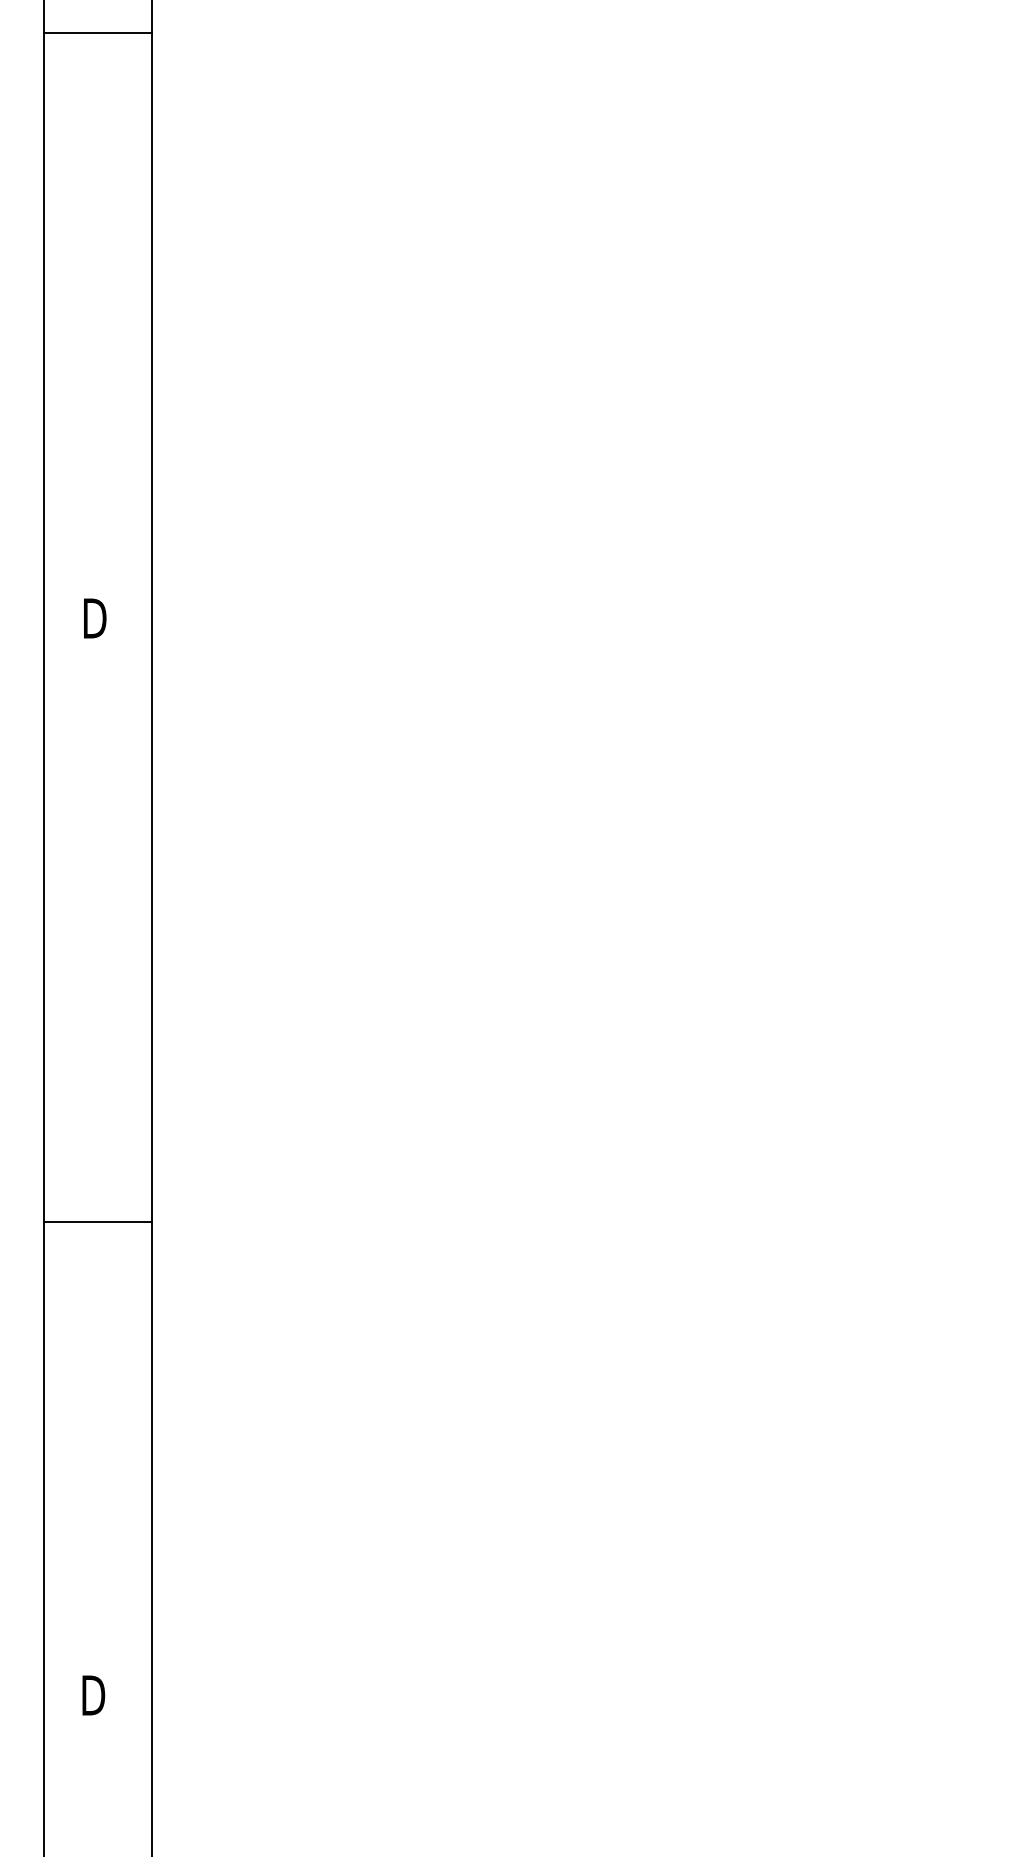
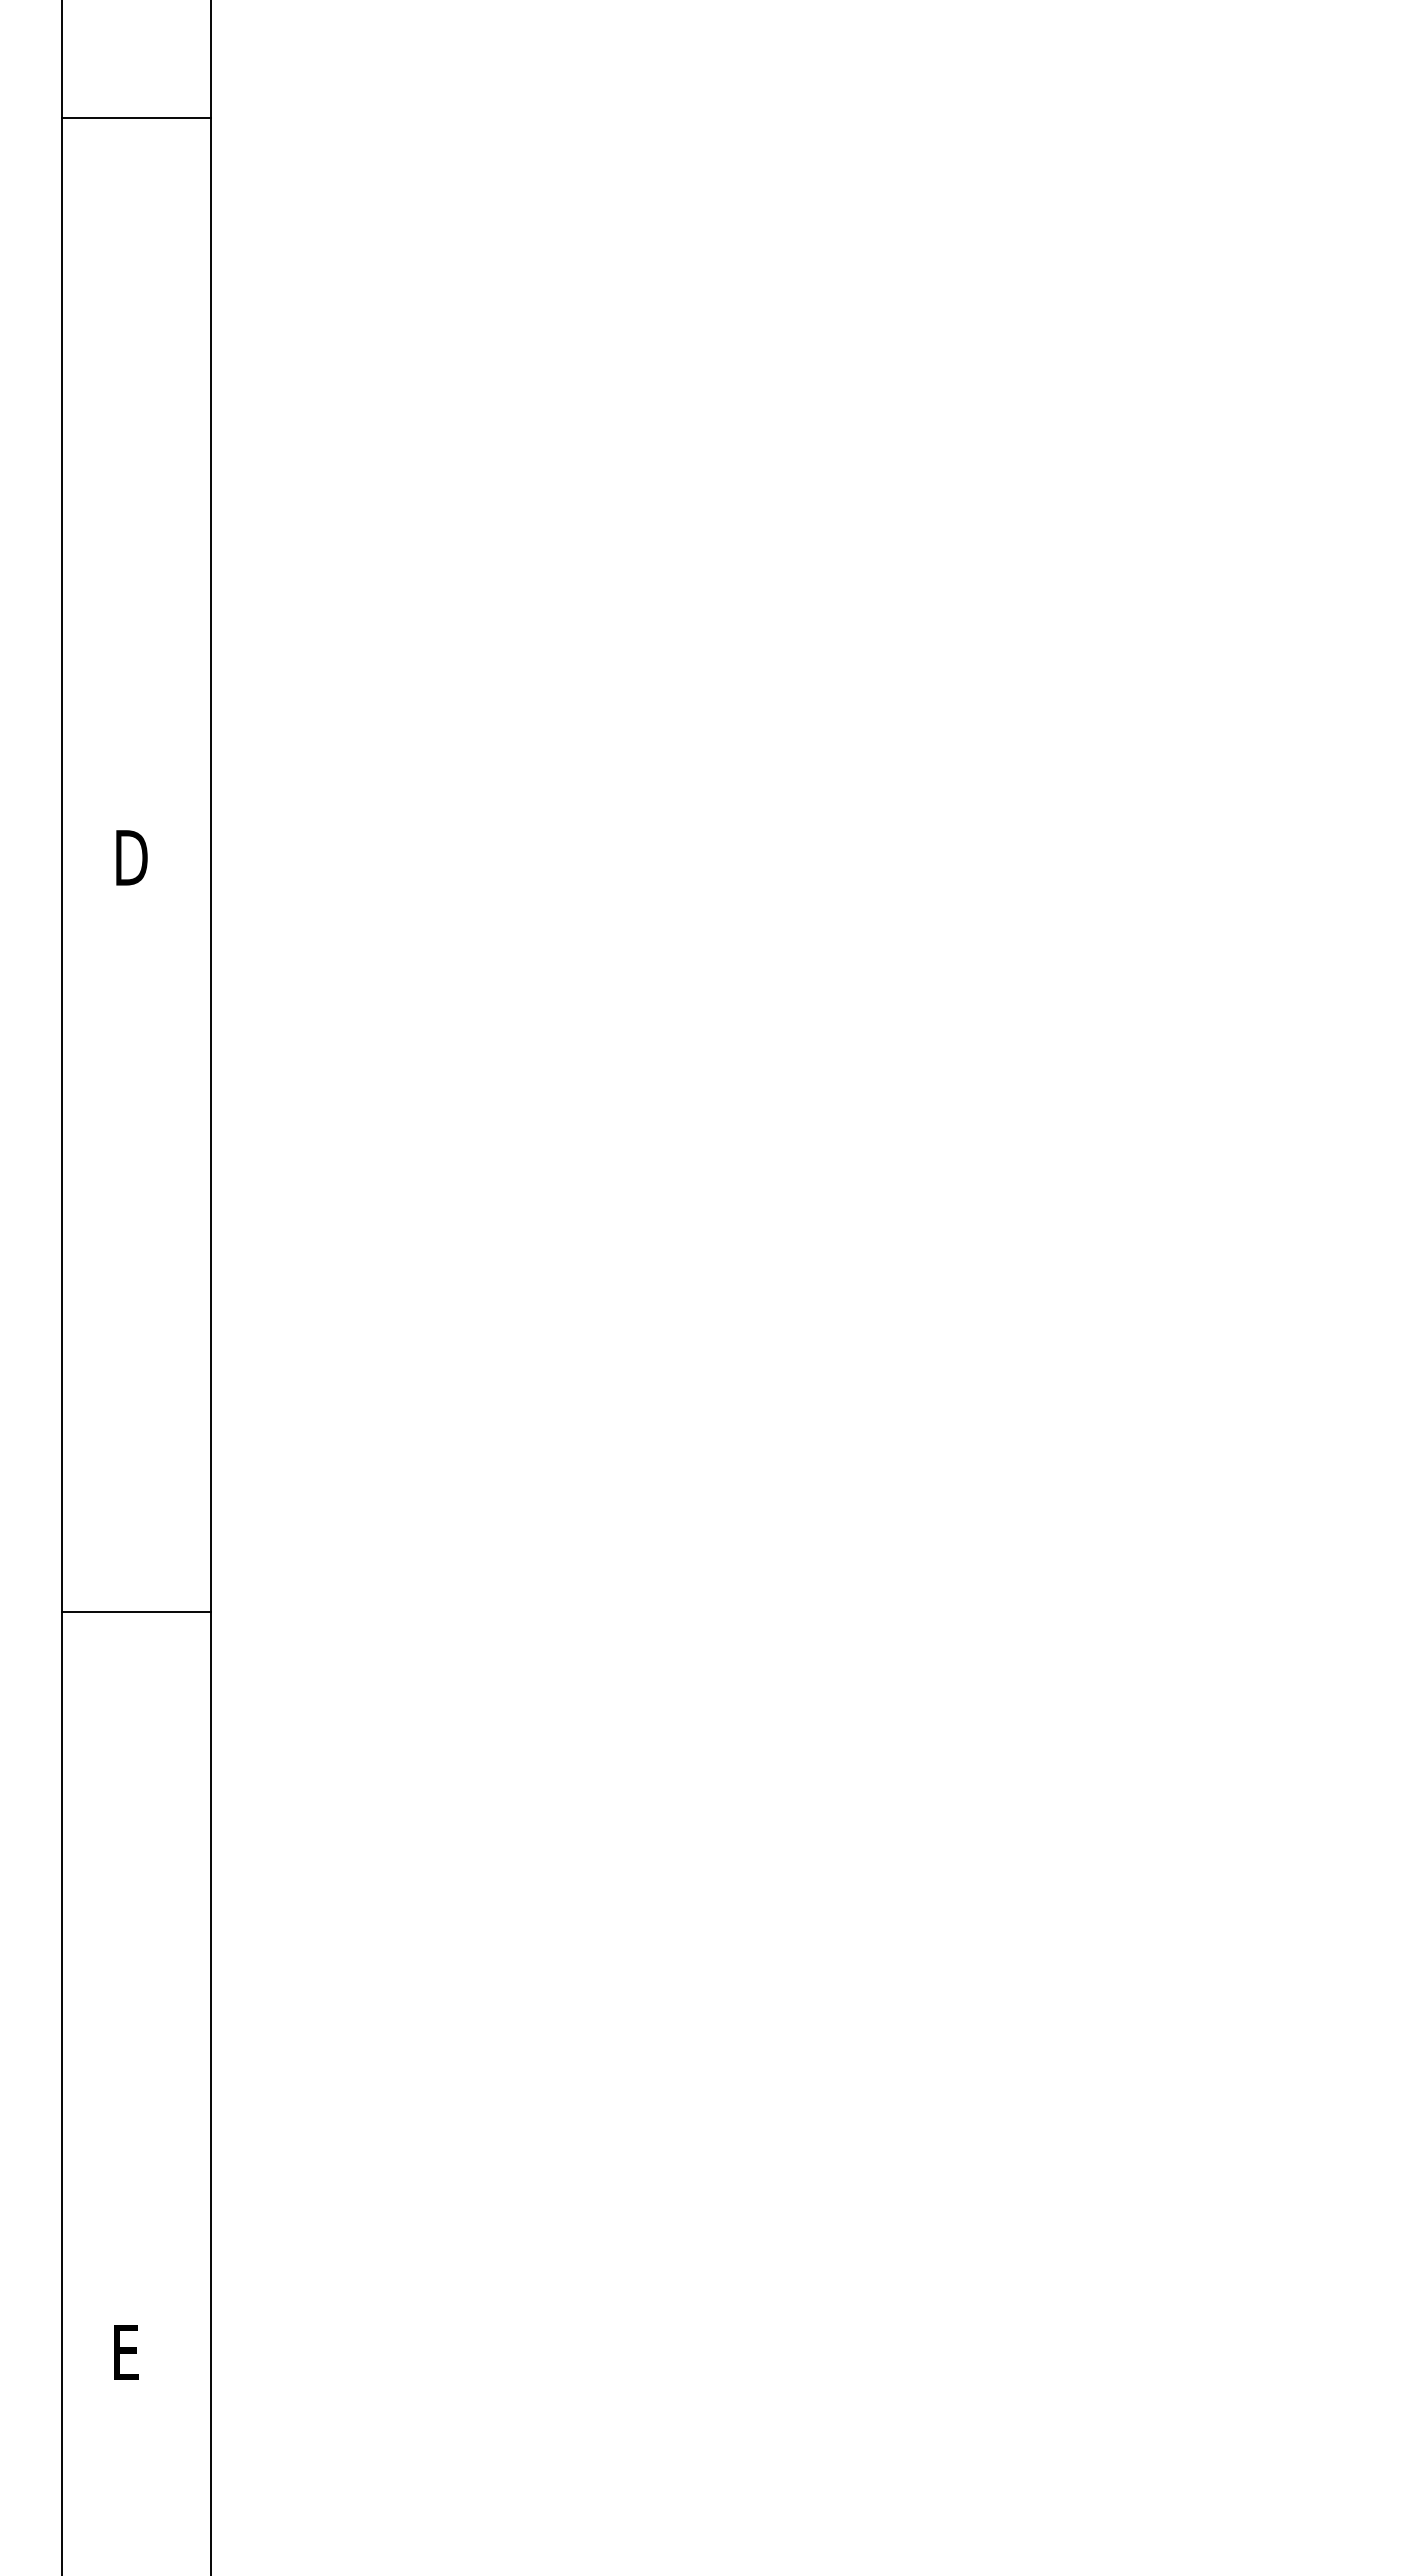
line: (97, 32) -> (135, 117), moved
line: (97, 1222) -> (135, 1612), moved
text: (93, 1694) -> (129, 2351), D -> E

